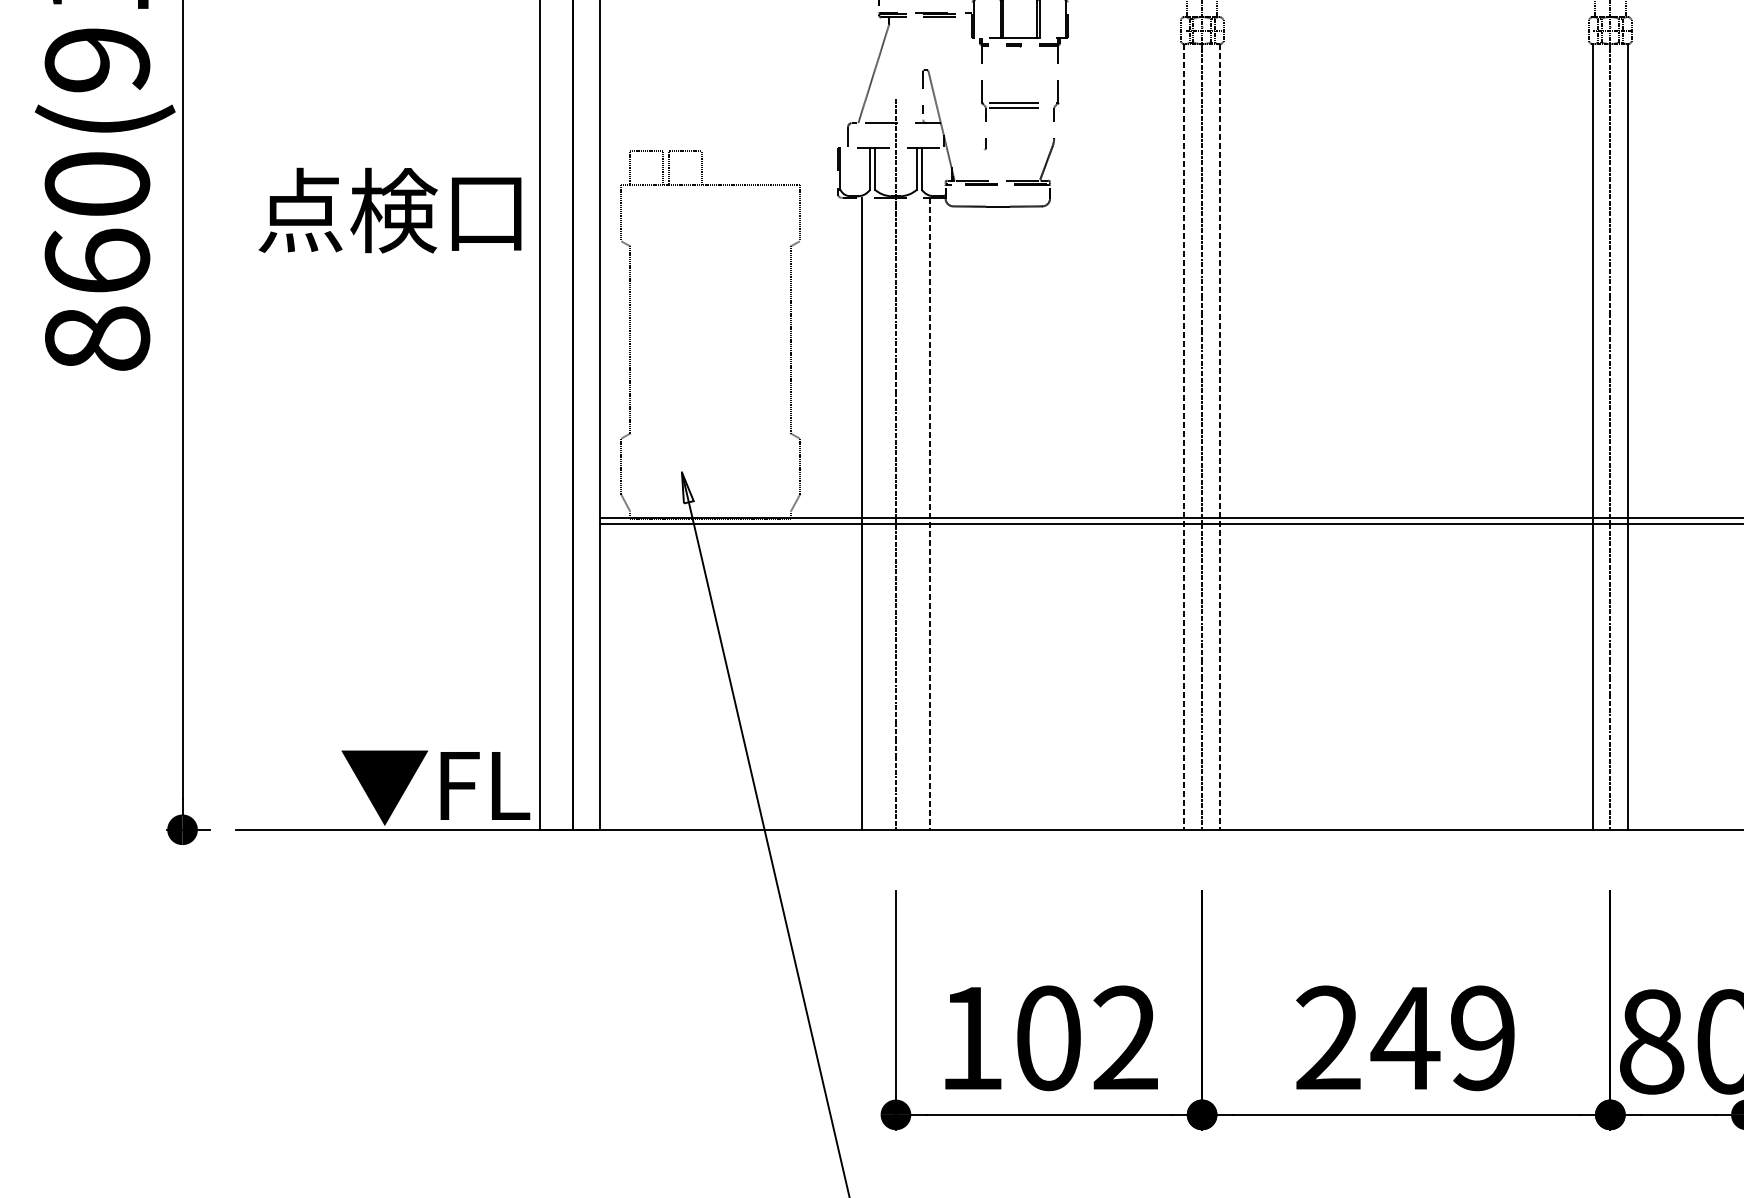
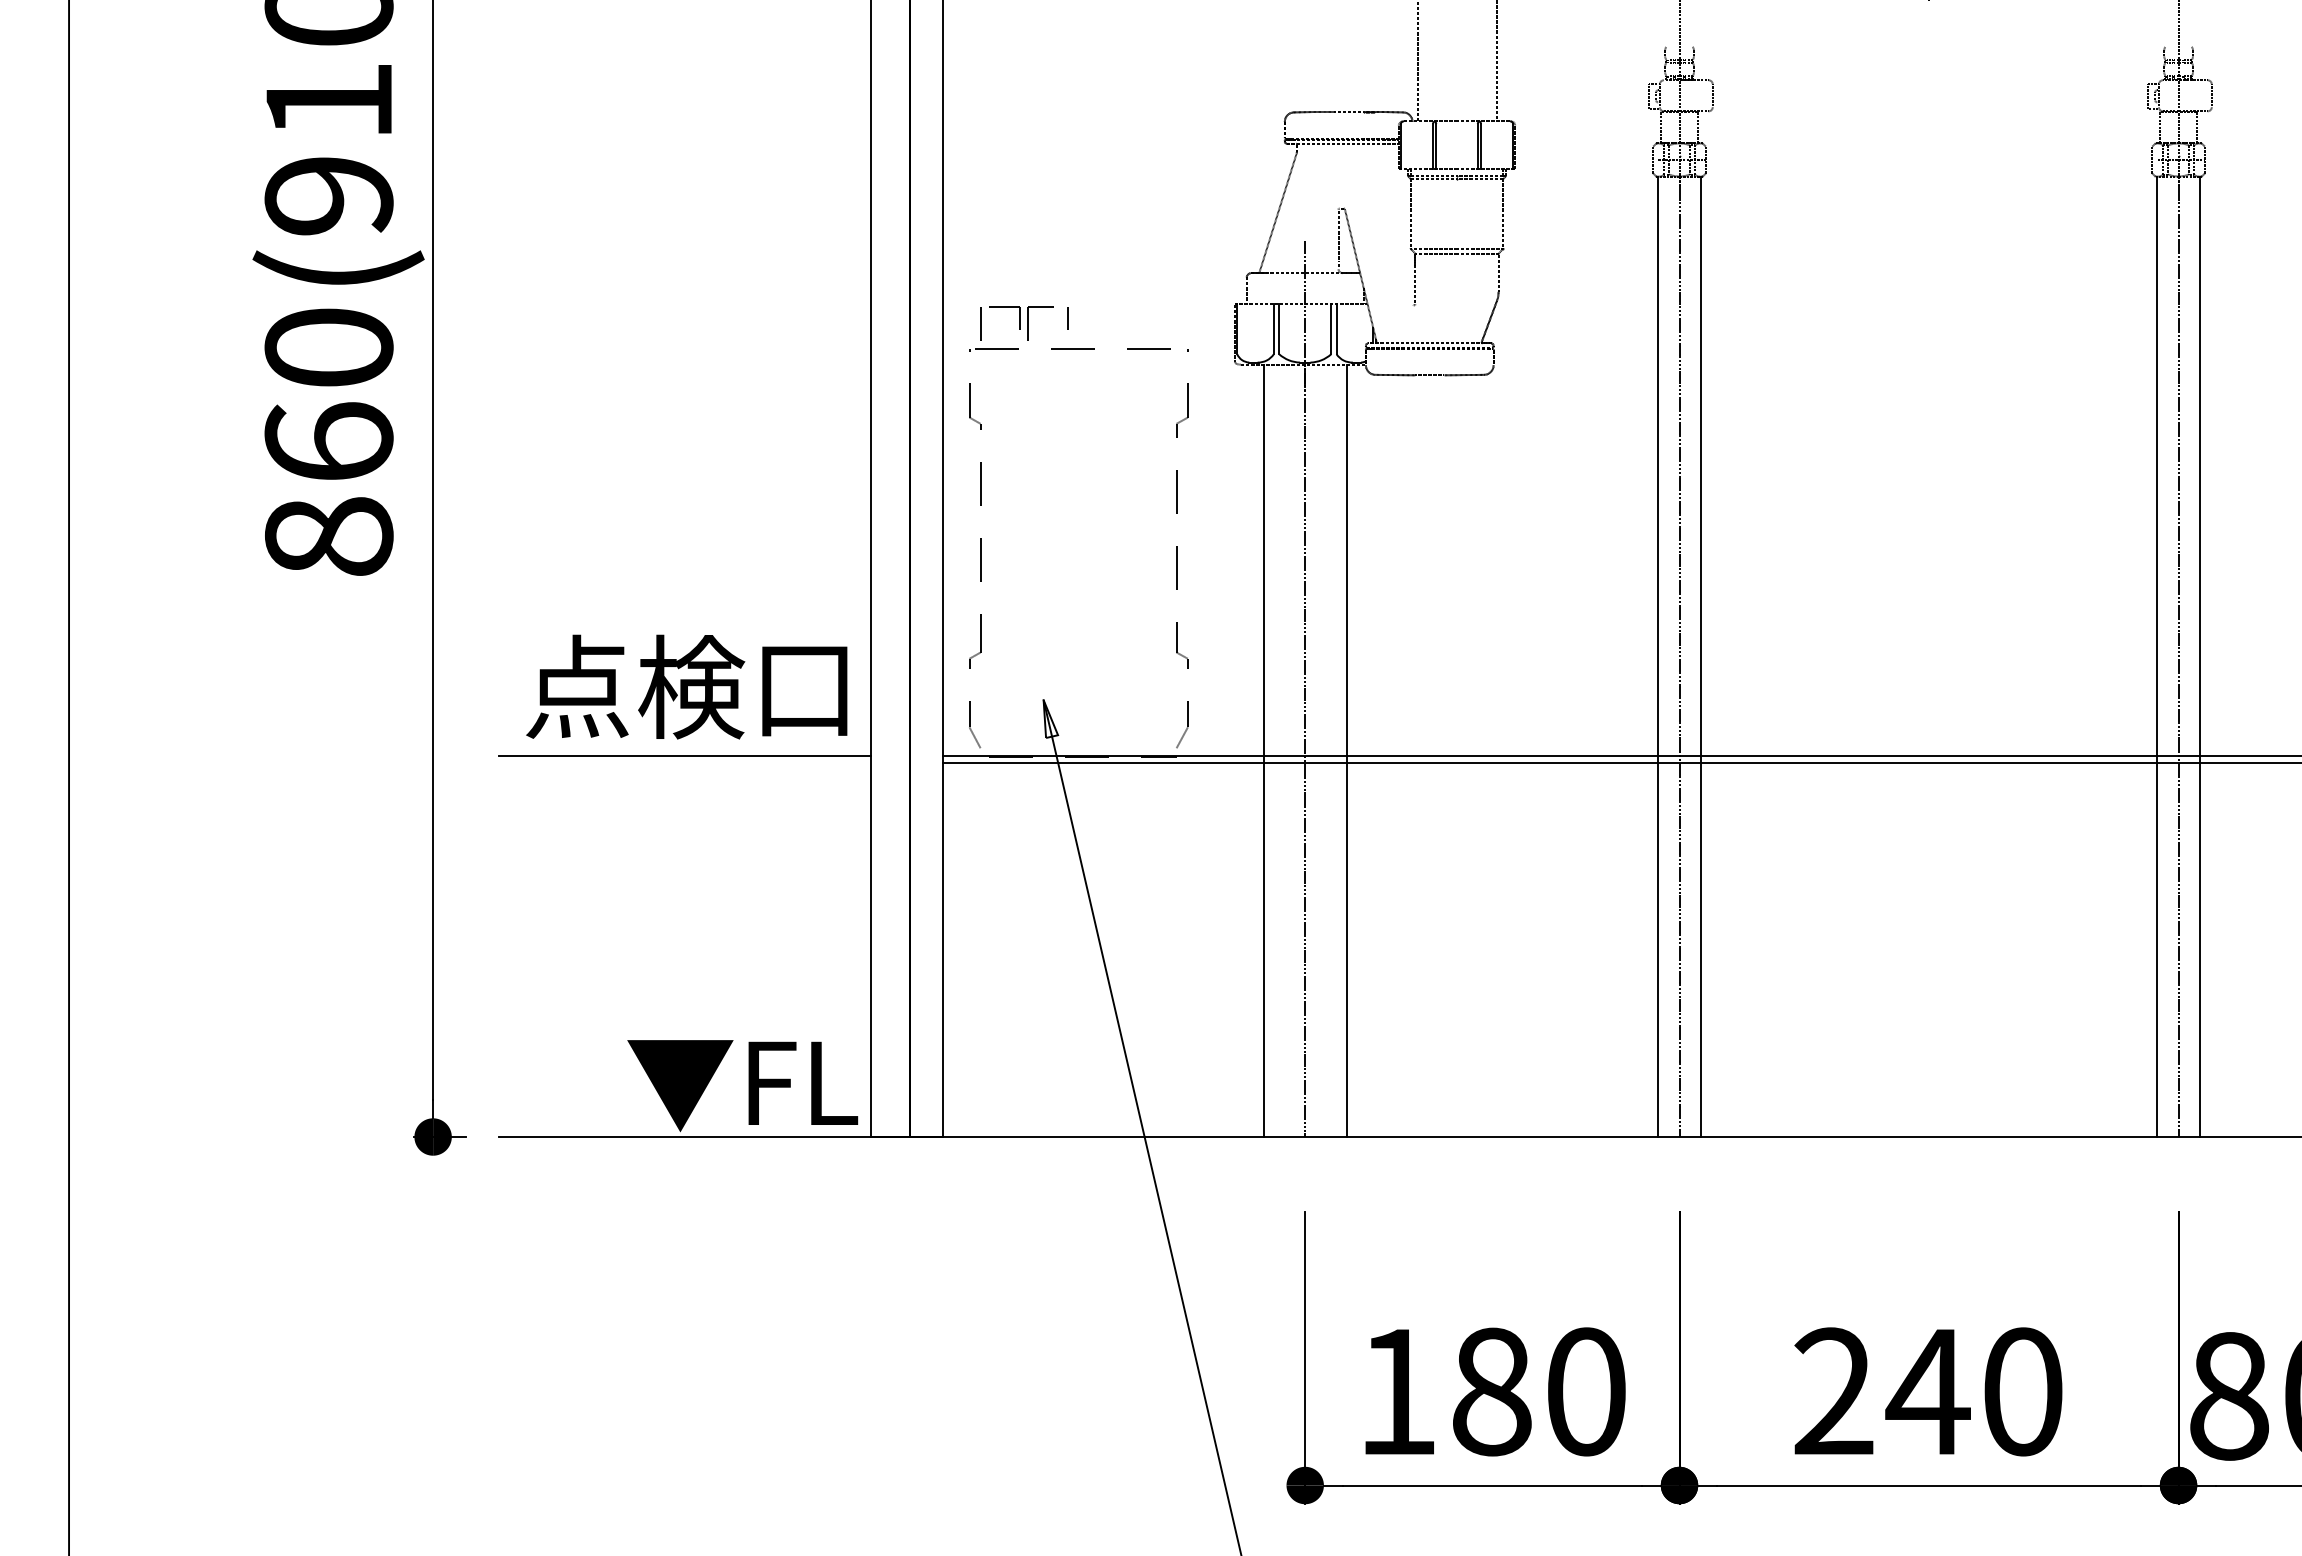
text: (389, 210) -> (686, 686), moved
line: (1184, 437) -> (1657, 657), dashed -> solid
line: (1220, 437) -> (1701, 657), dashed -> solid
line: (929, 514) -> (1346, 751), dashed -> solid
line: (388, 518) -> (684, 756), added
text: (1087, 1037) -> (1539, 1391), 102 -> 180
text: (1482, 1037) -> (2022, 1391), 249 -> 240

